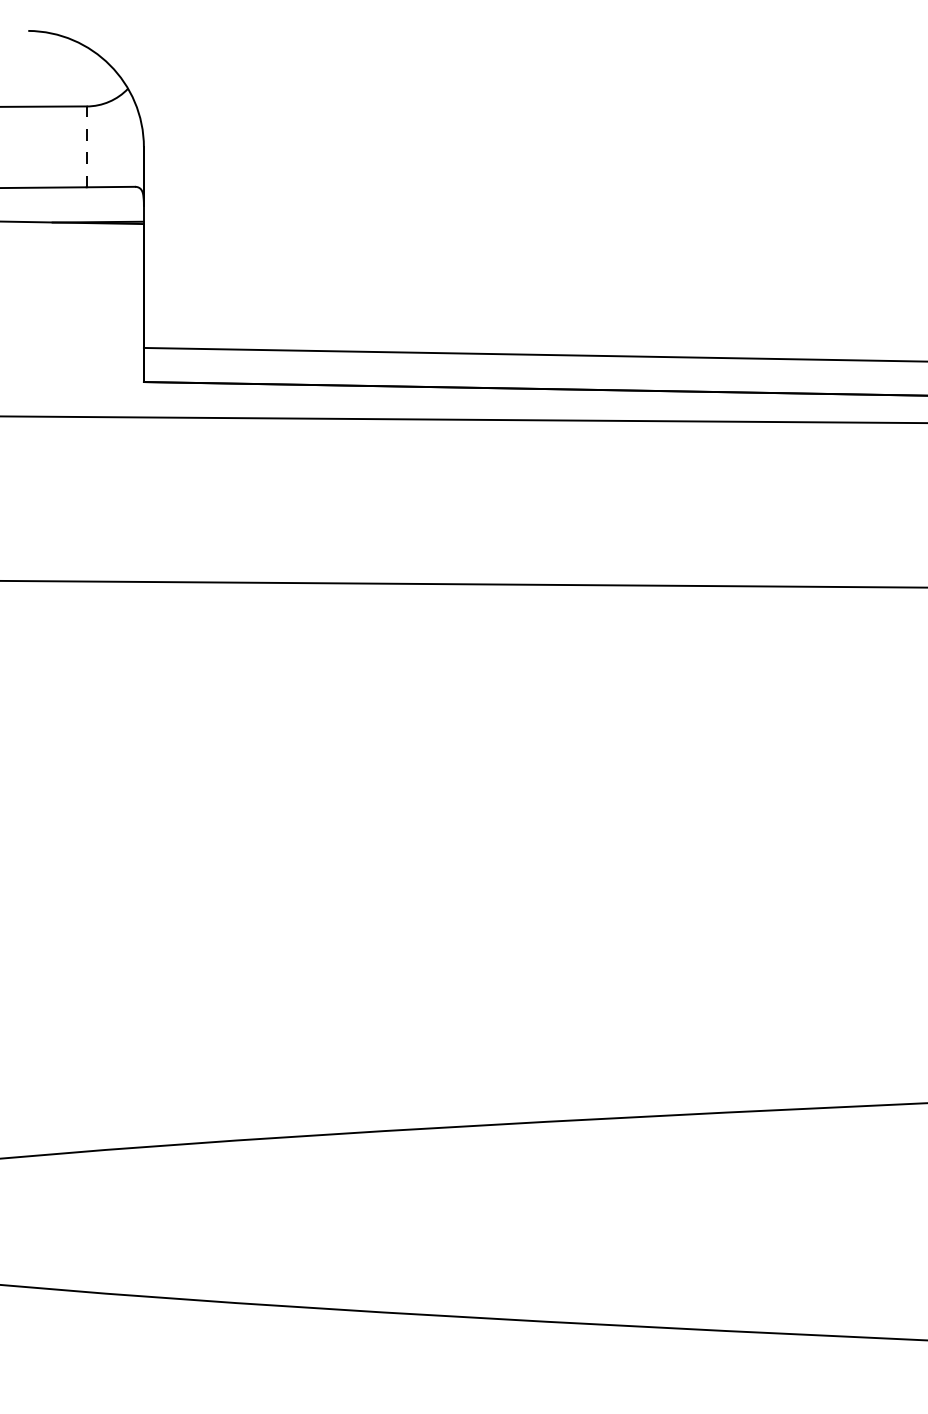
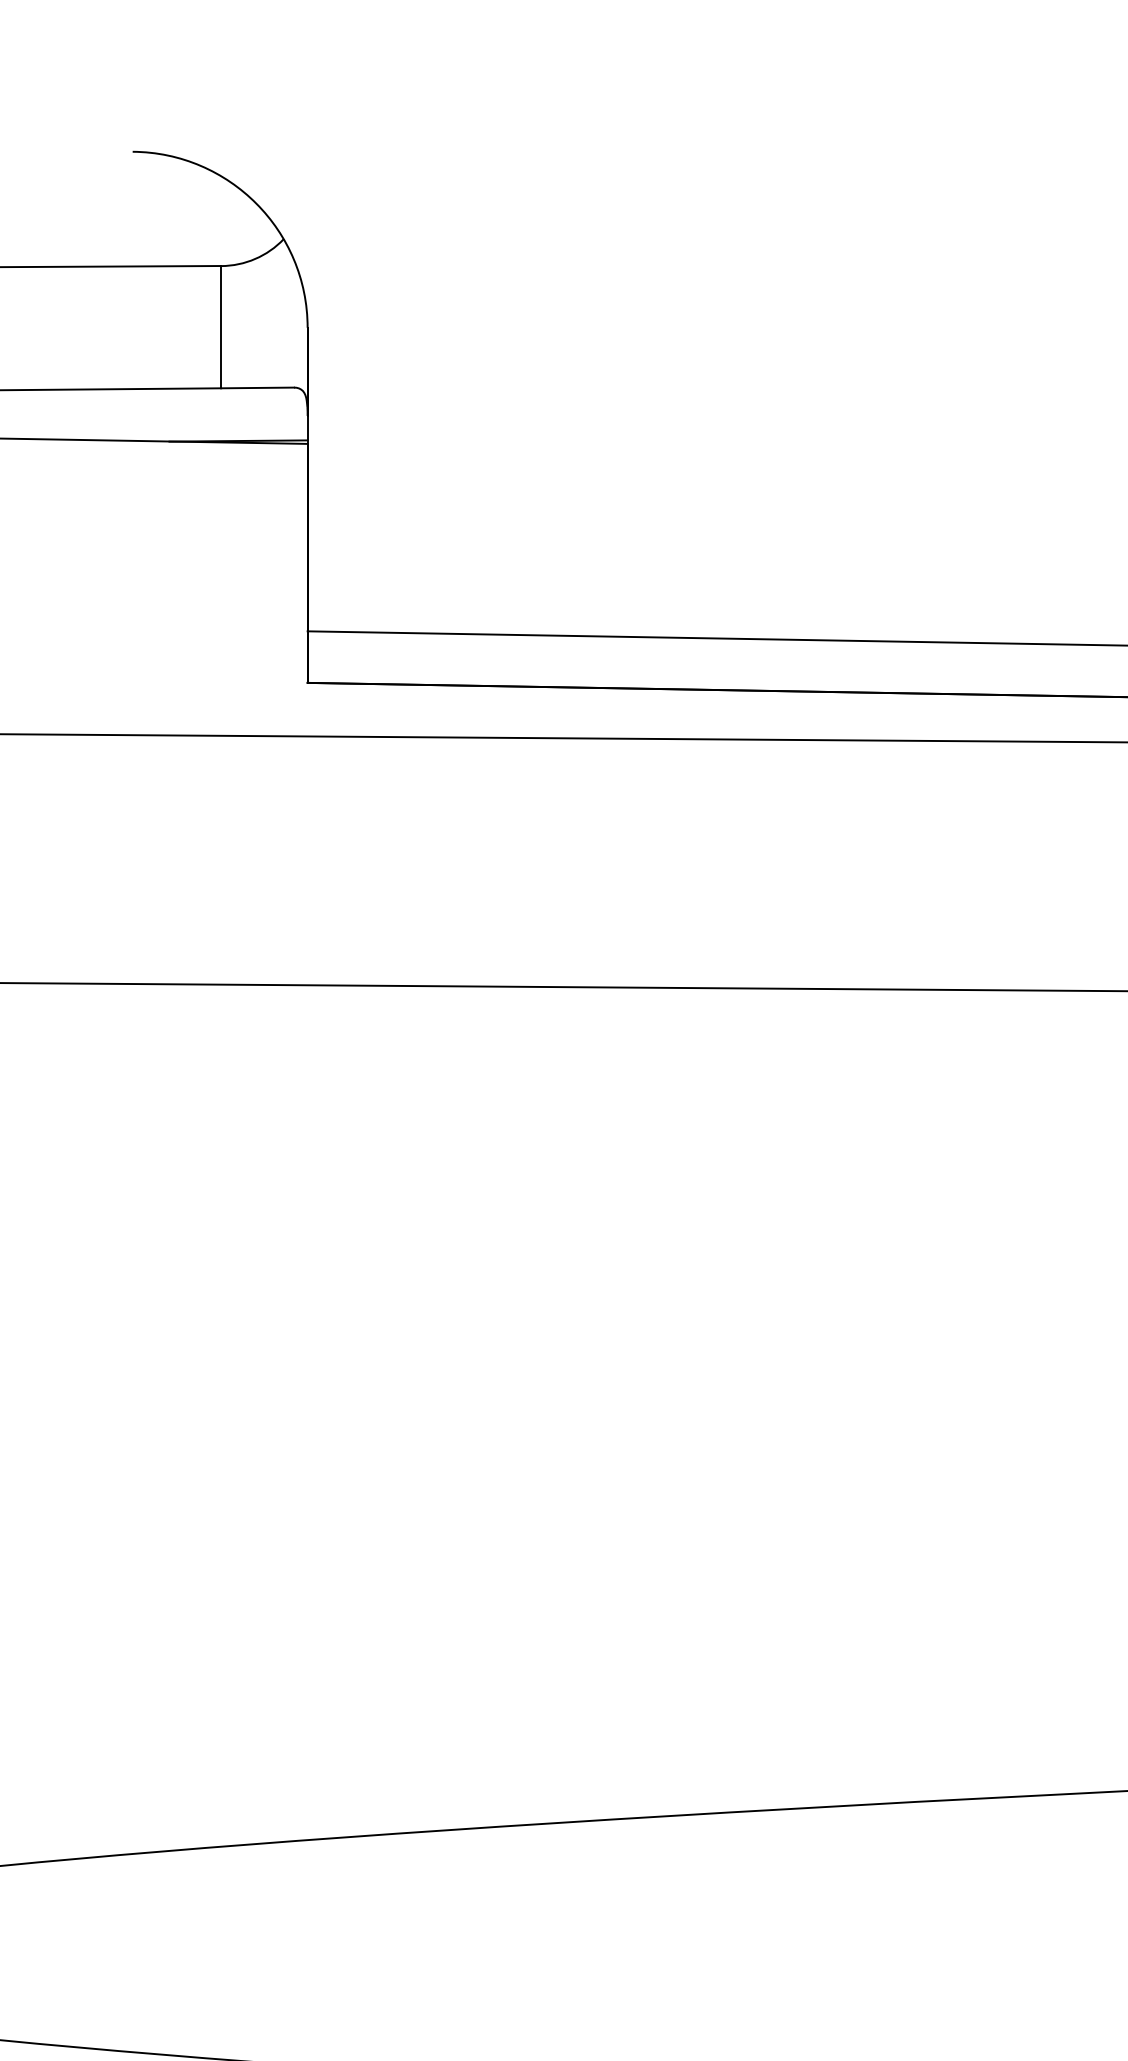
line: (86, 146) -> (220, 326), dashed -> solid

